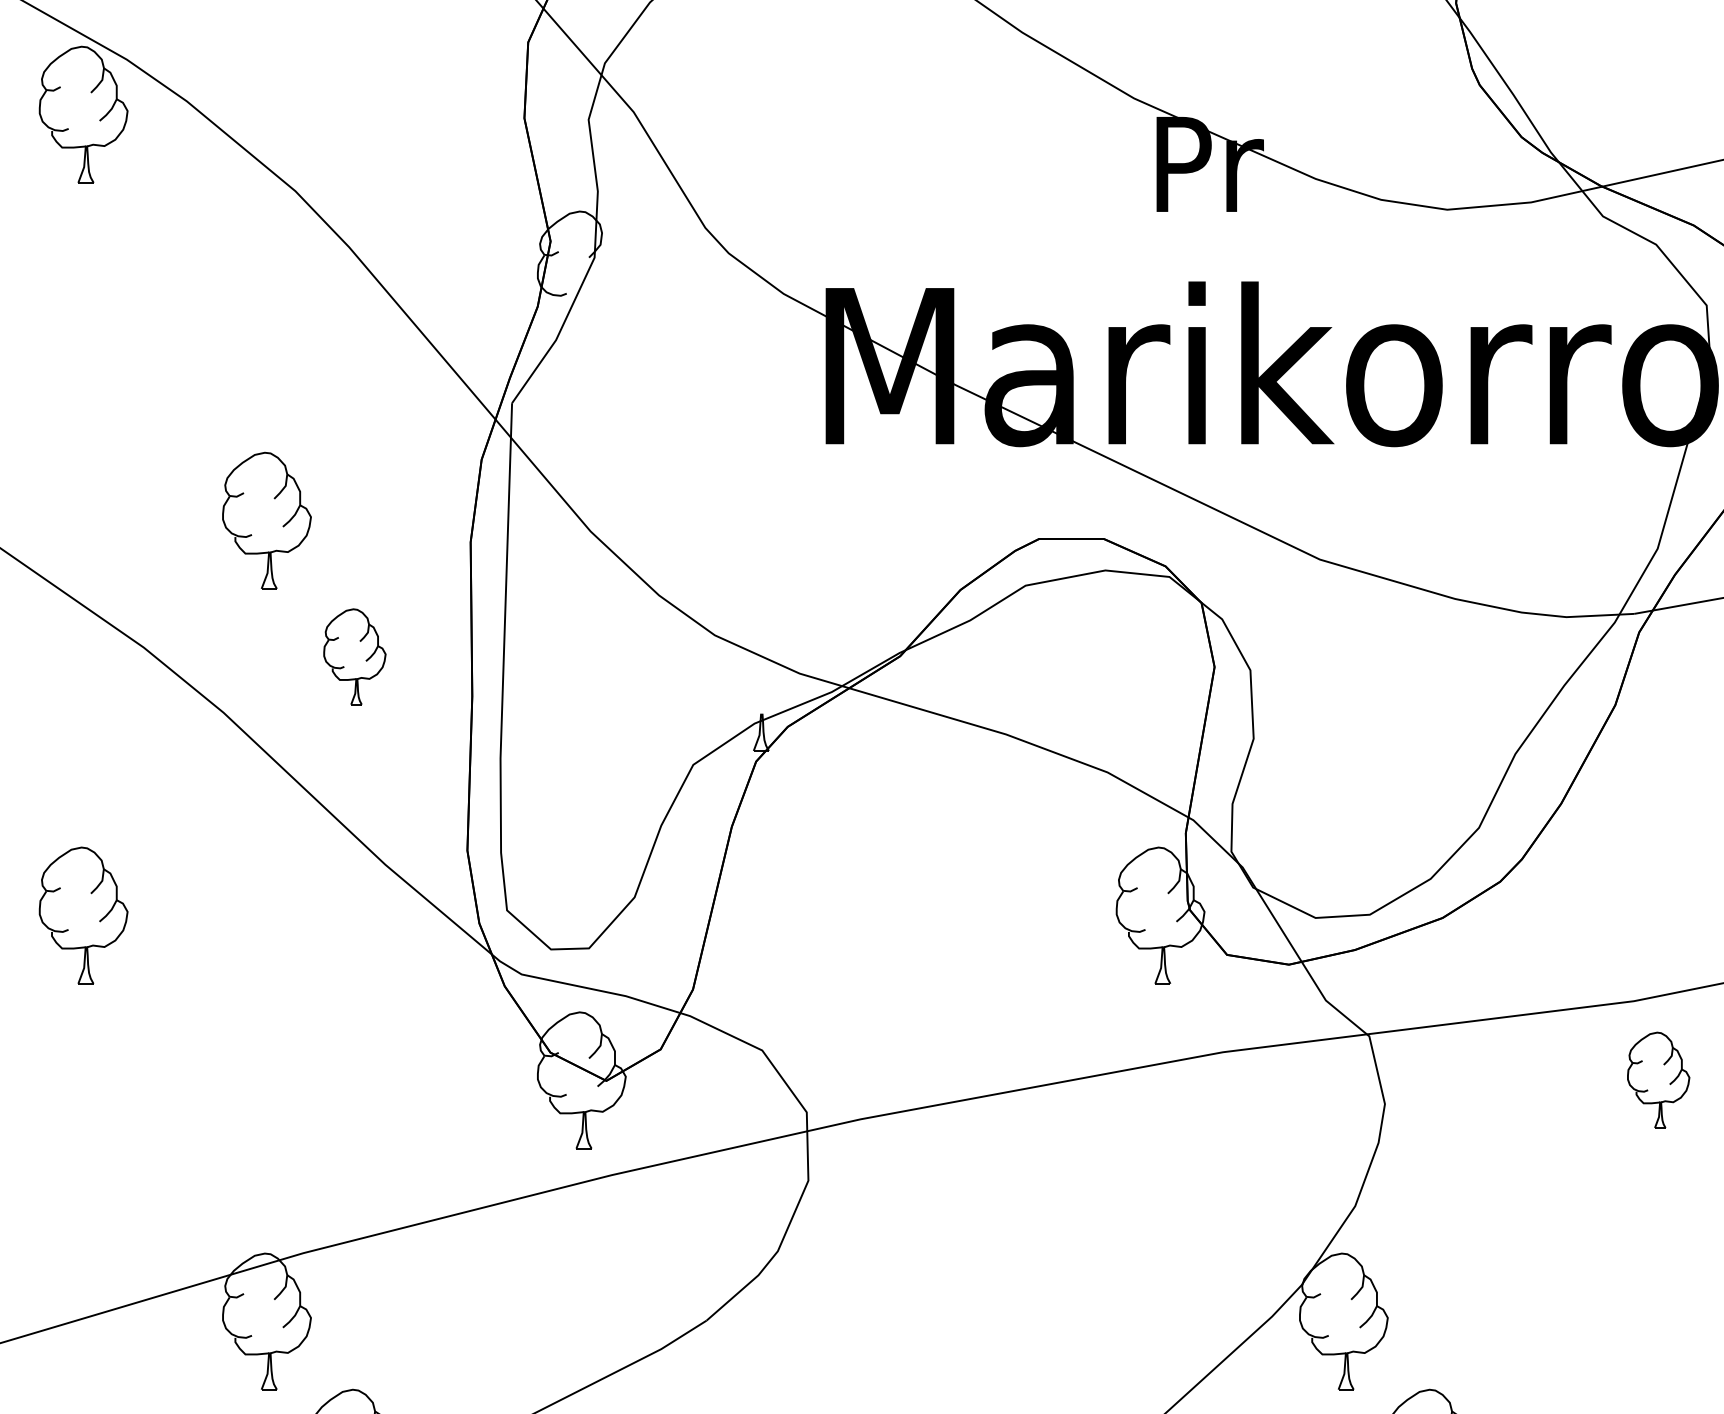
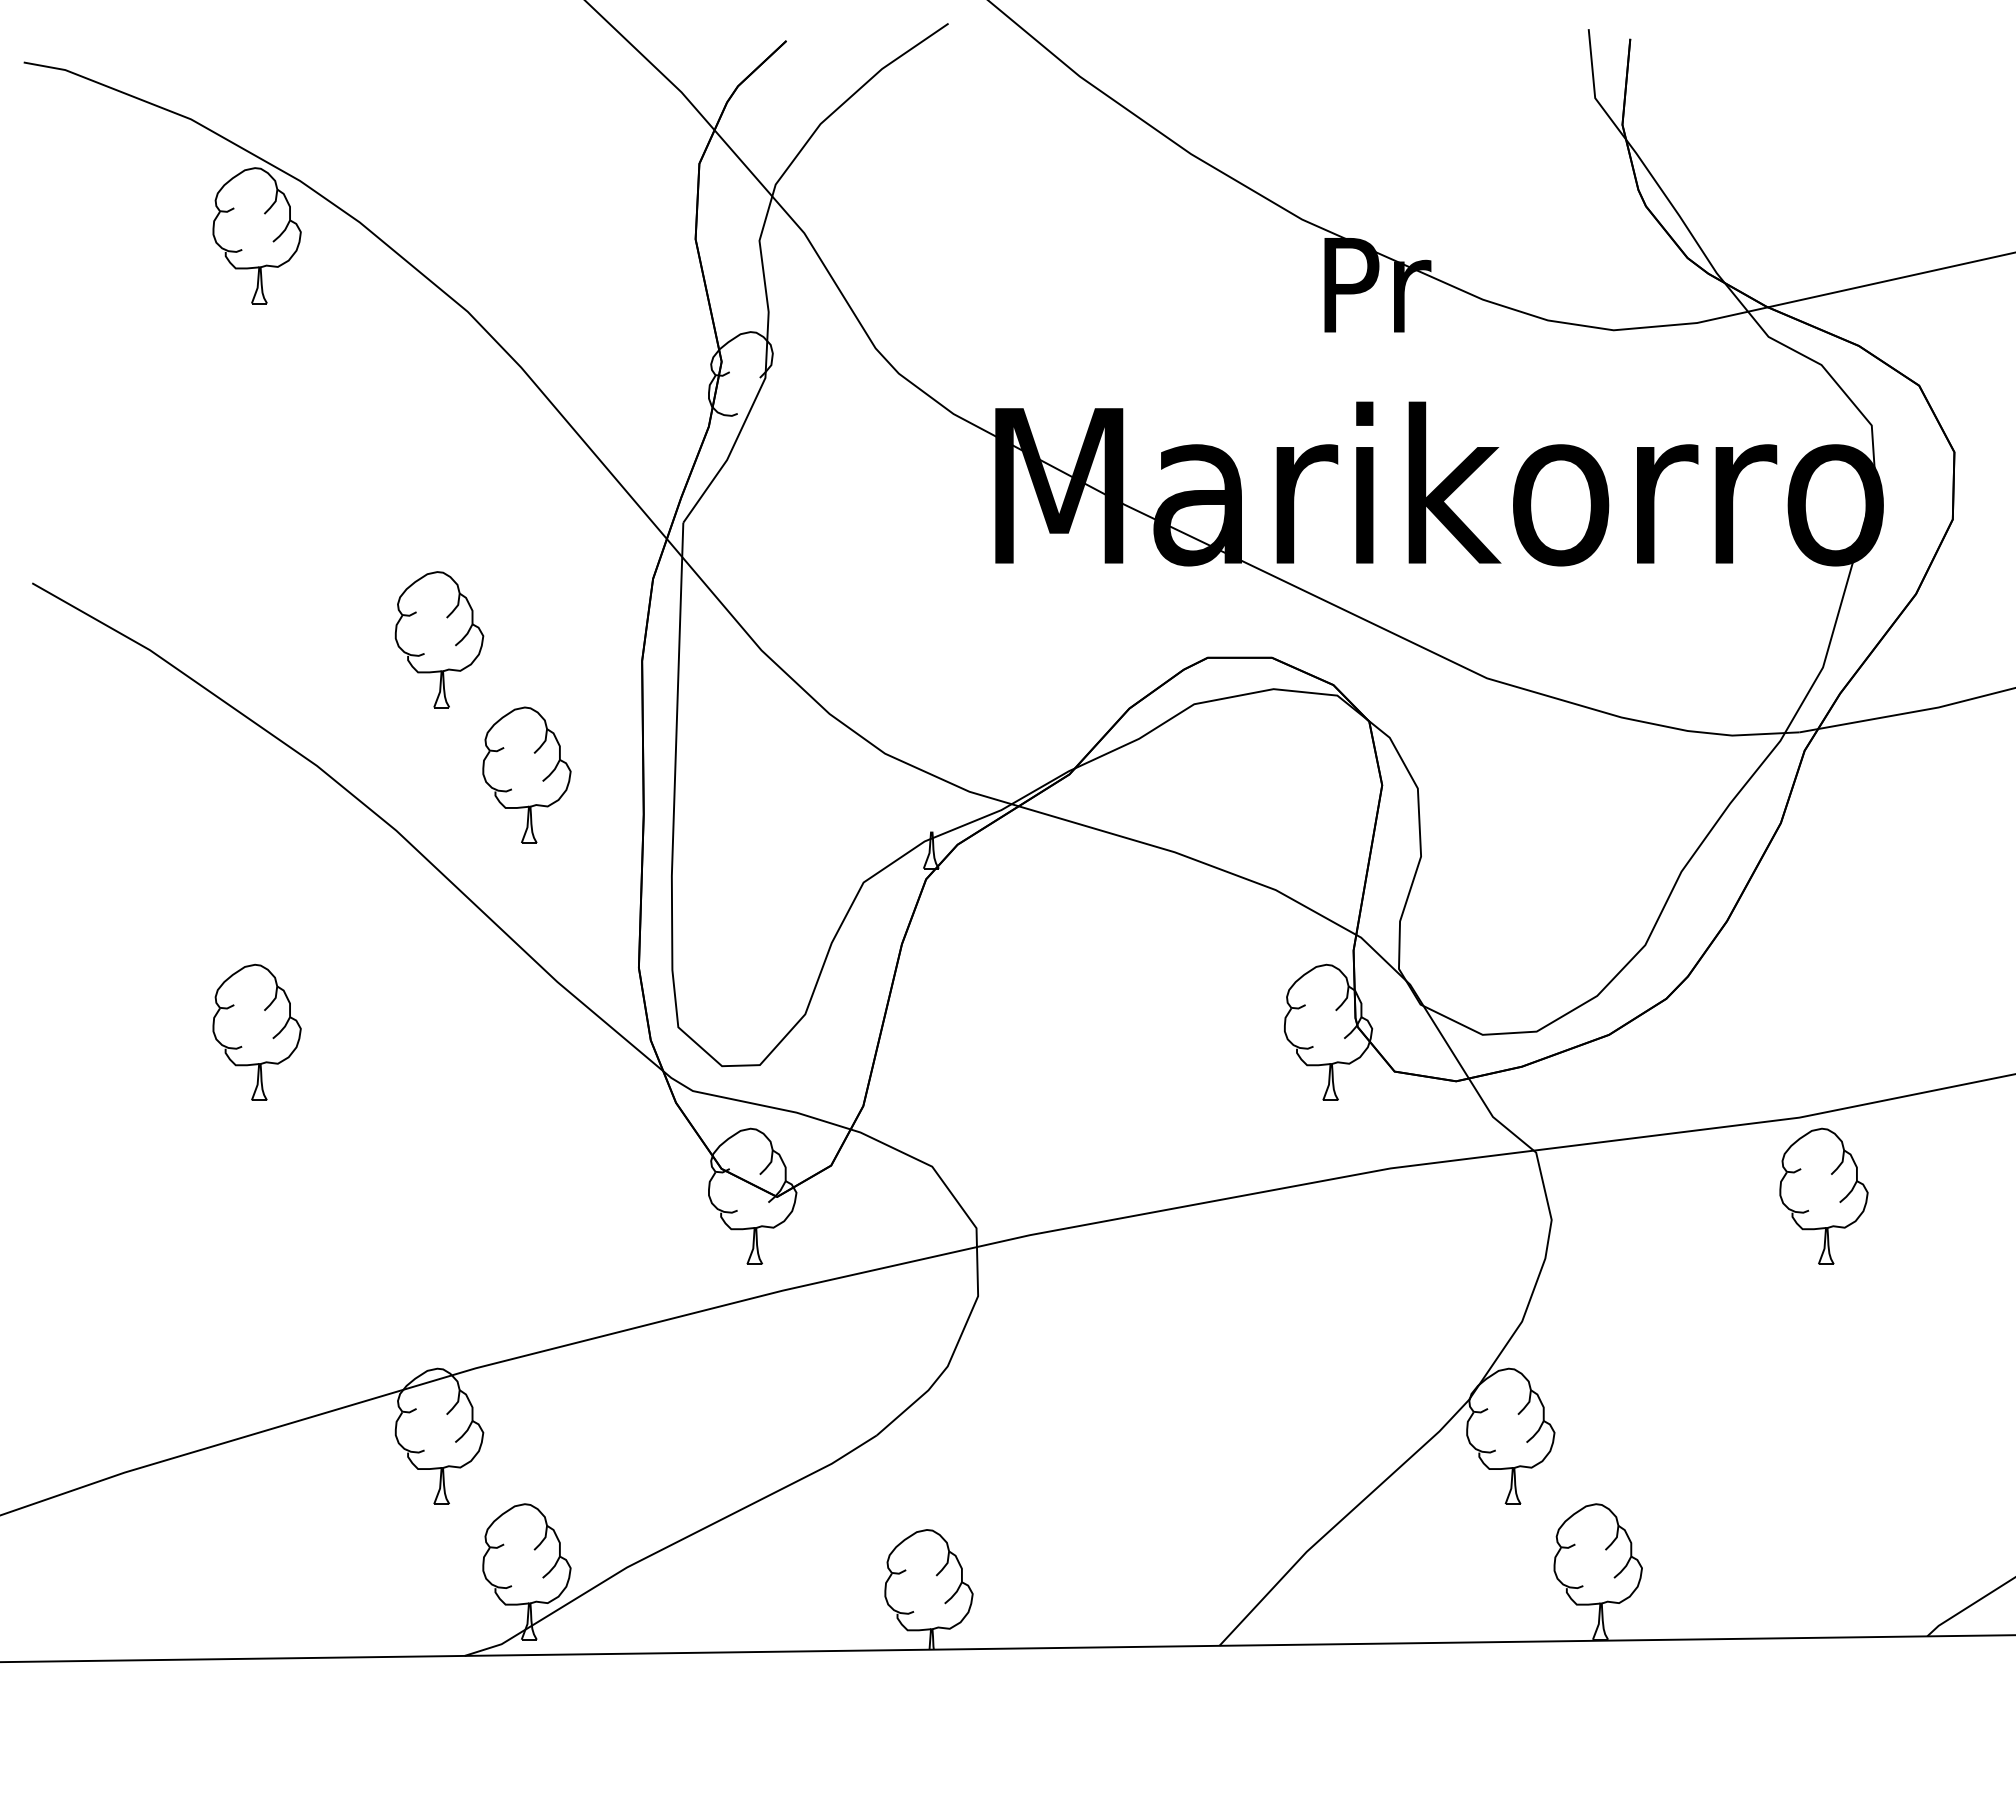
part: (354, 656) -> (526, 774), size x1.43
part: (1658, 1079) -> (1823, 1195), size x1.43

